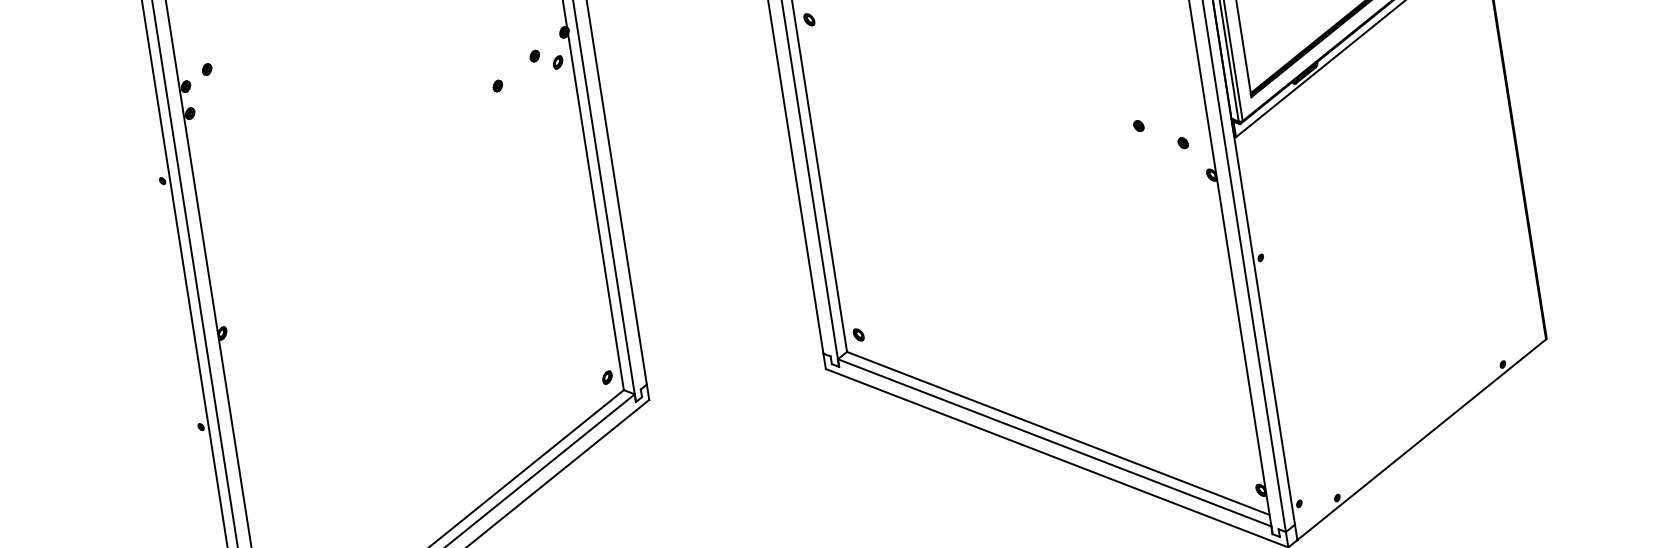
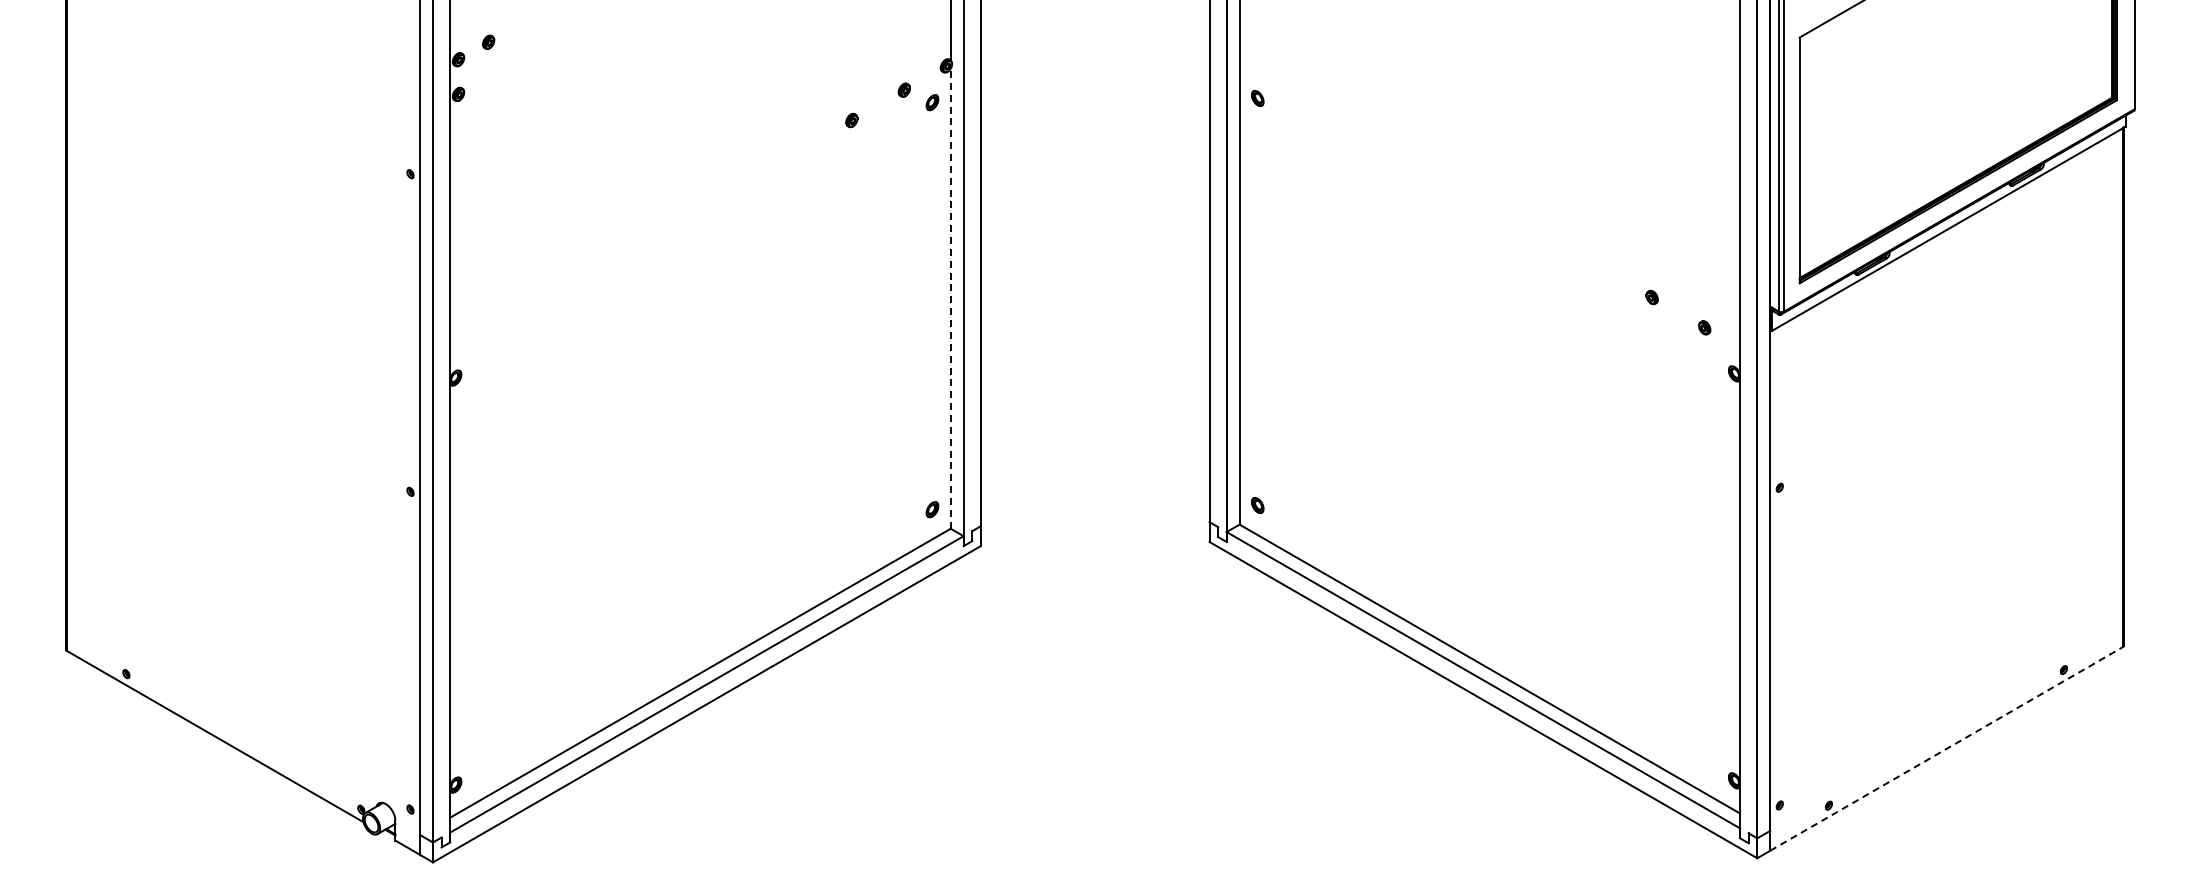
line: (595, 211) -> (950, 298), solid -> dashed
line: (1421, 439) -> (1946, 748), solid -> dashed

